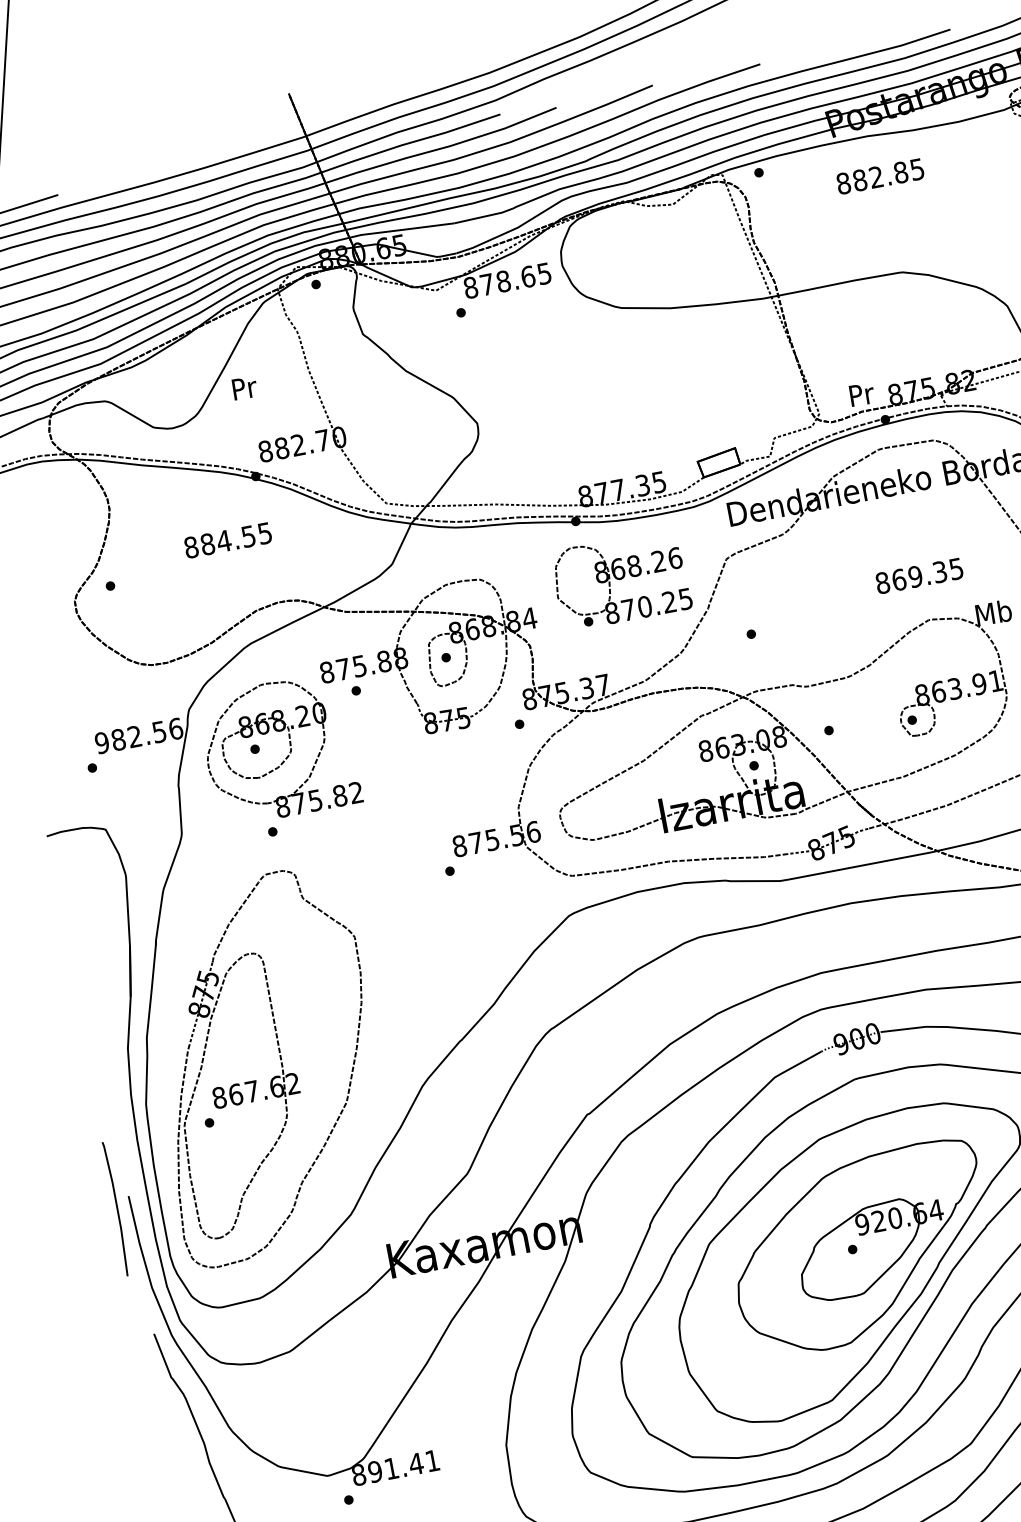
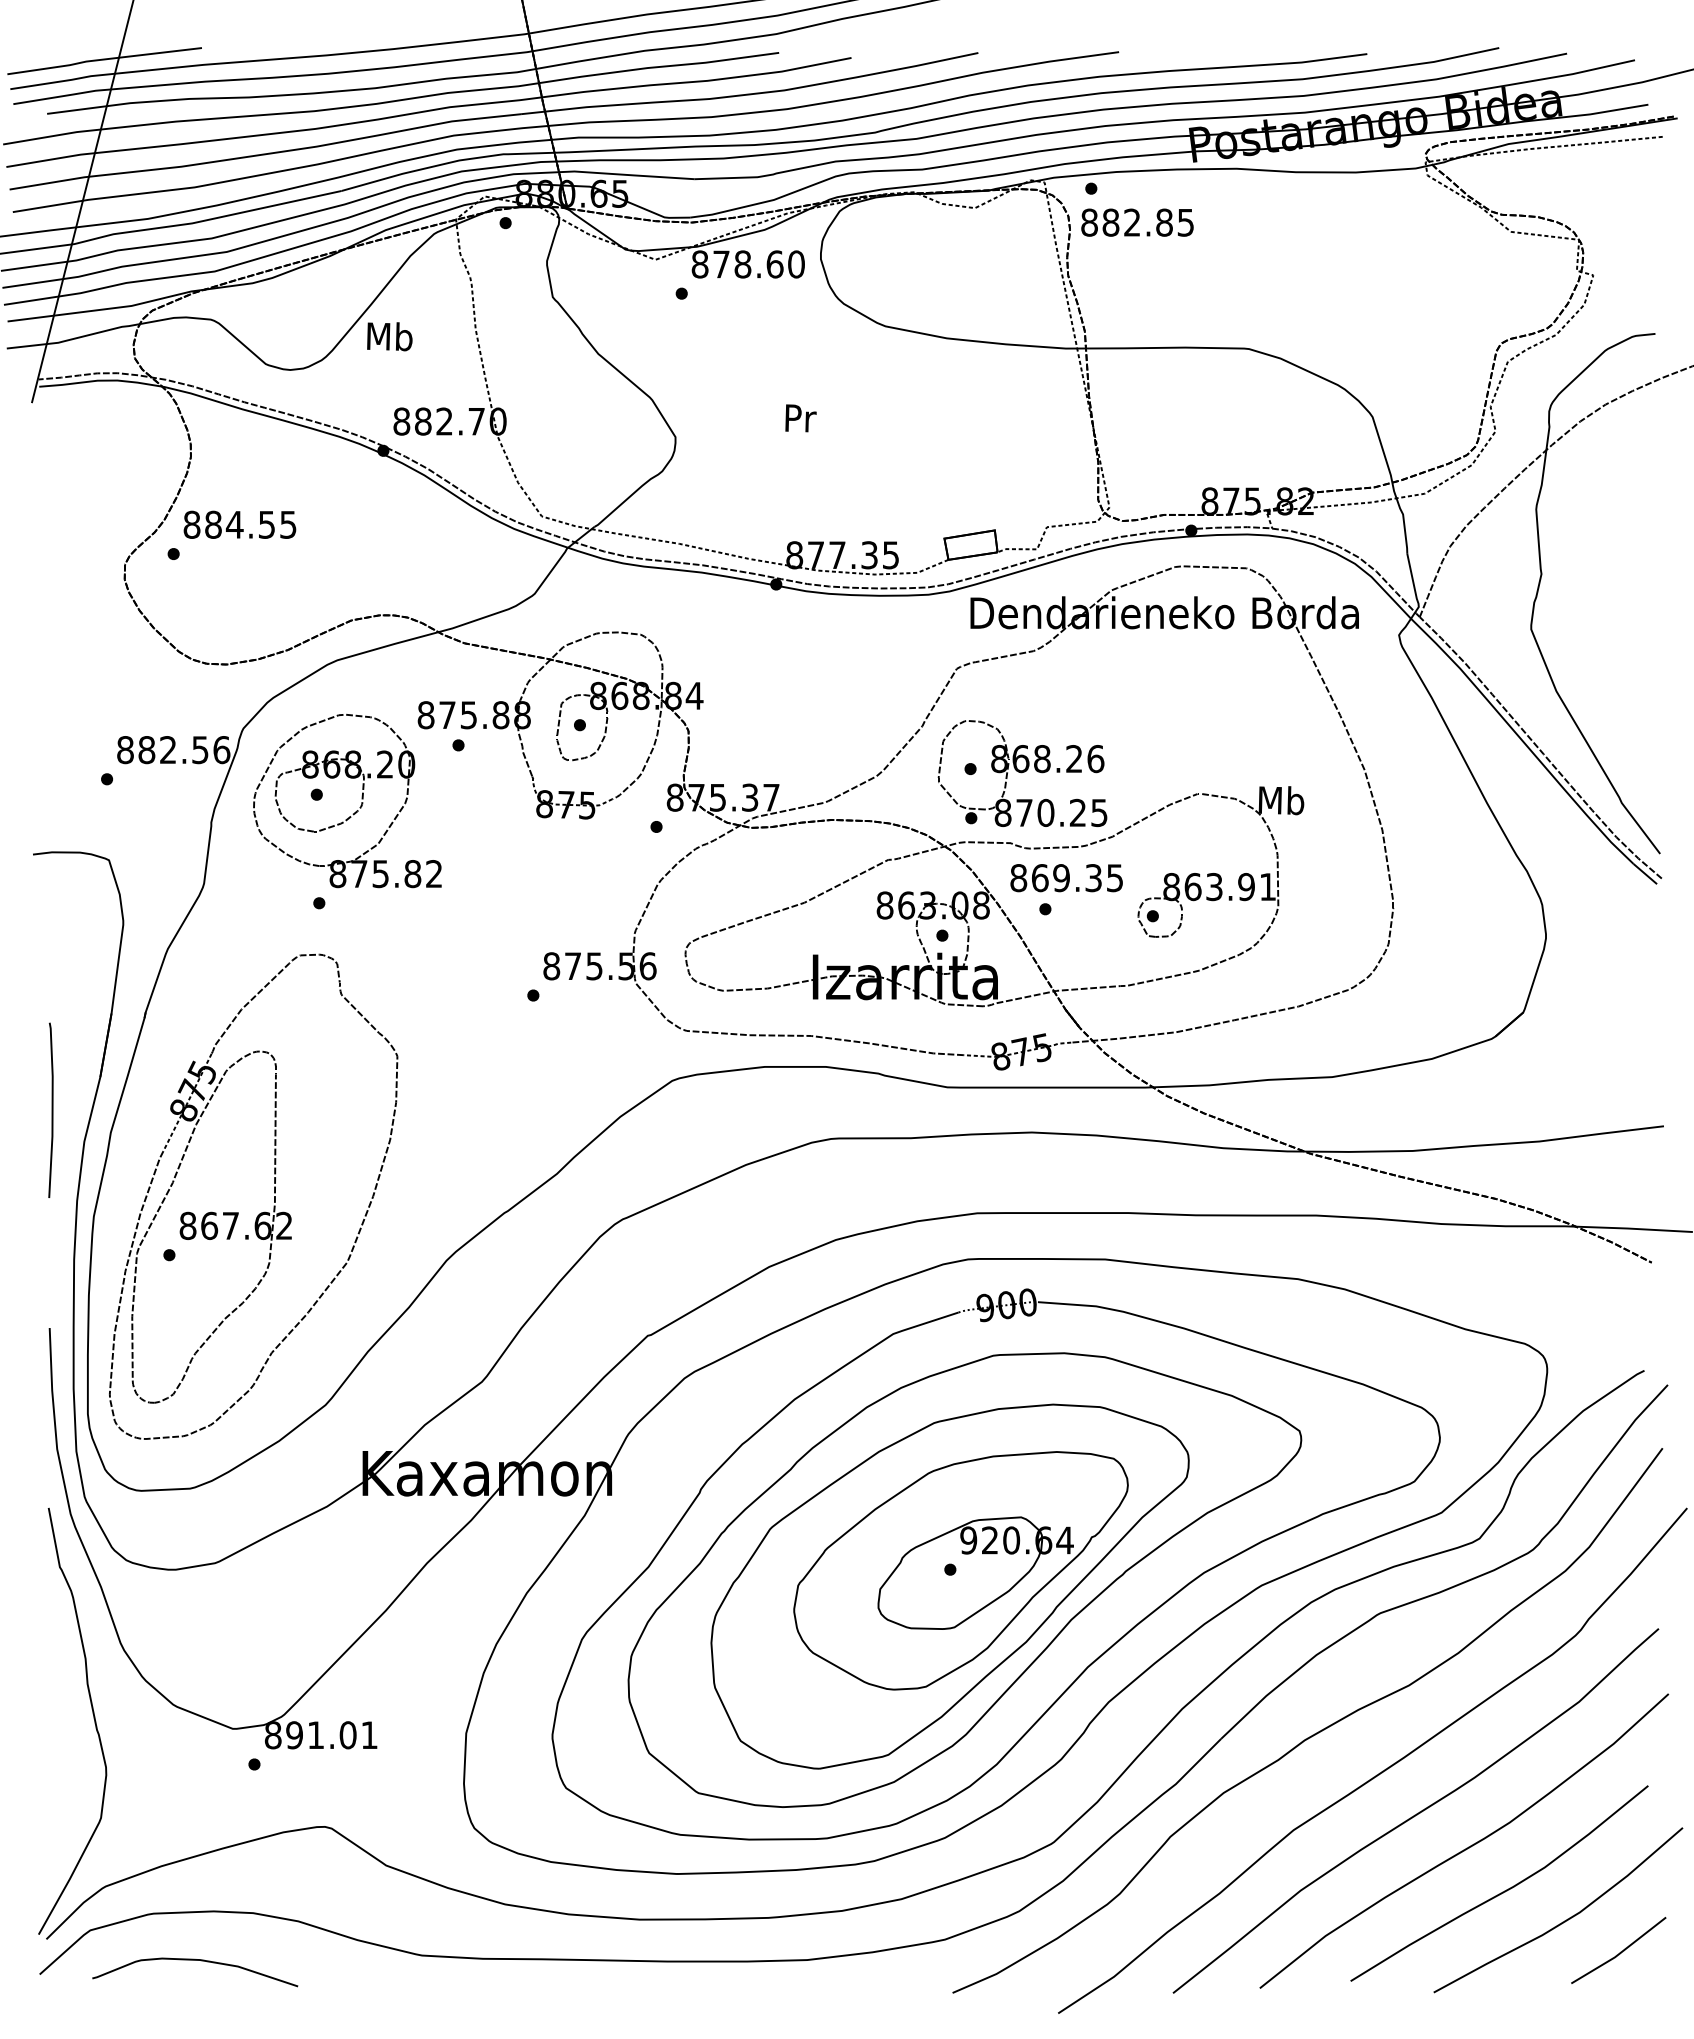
text: (880, 176) -> (1137, 222), moved
text: (544, 273) -> (796, 264), 878.65 -> 878.60
text: (243, 388) -> (389, 336), Pr -> Mb
text: (861, 394) -> (800, 418), moved
text: (227, 540) -> (239, 524), moved
text: (919, 576) -> (1066, 878), moved
part: (621, 580) -> (1022, 773), moved
text: (102, 743) -> (125, 750), 982.56 -> 882.56
line: (116, 1208) -> (51, 1109), moved
text: (415, 1464) -> (347, 1735), 891.41 -> 891.01

